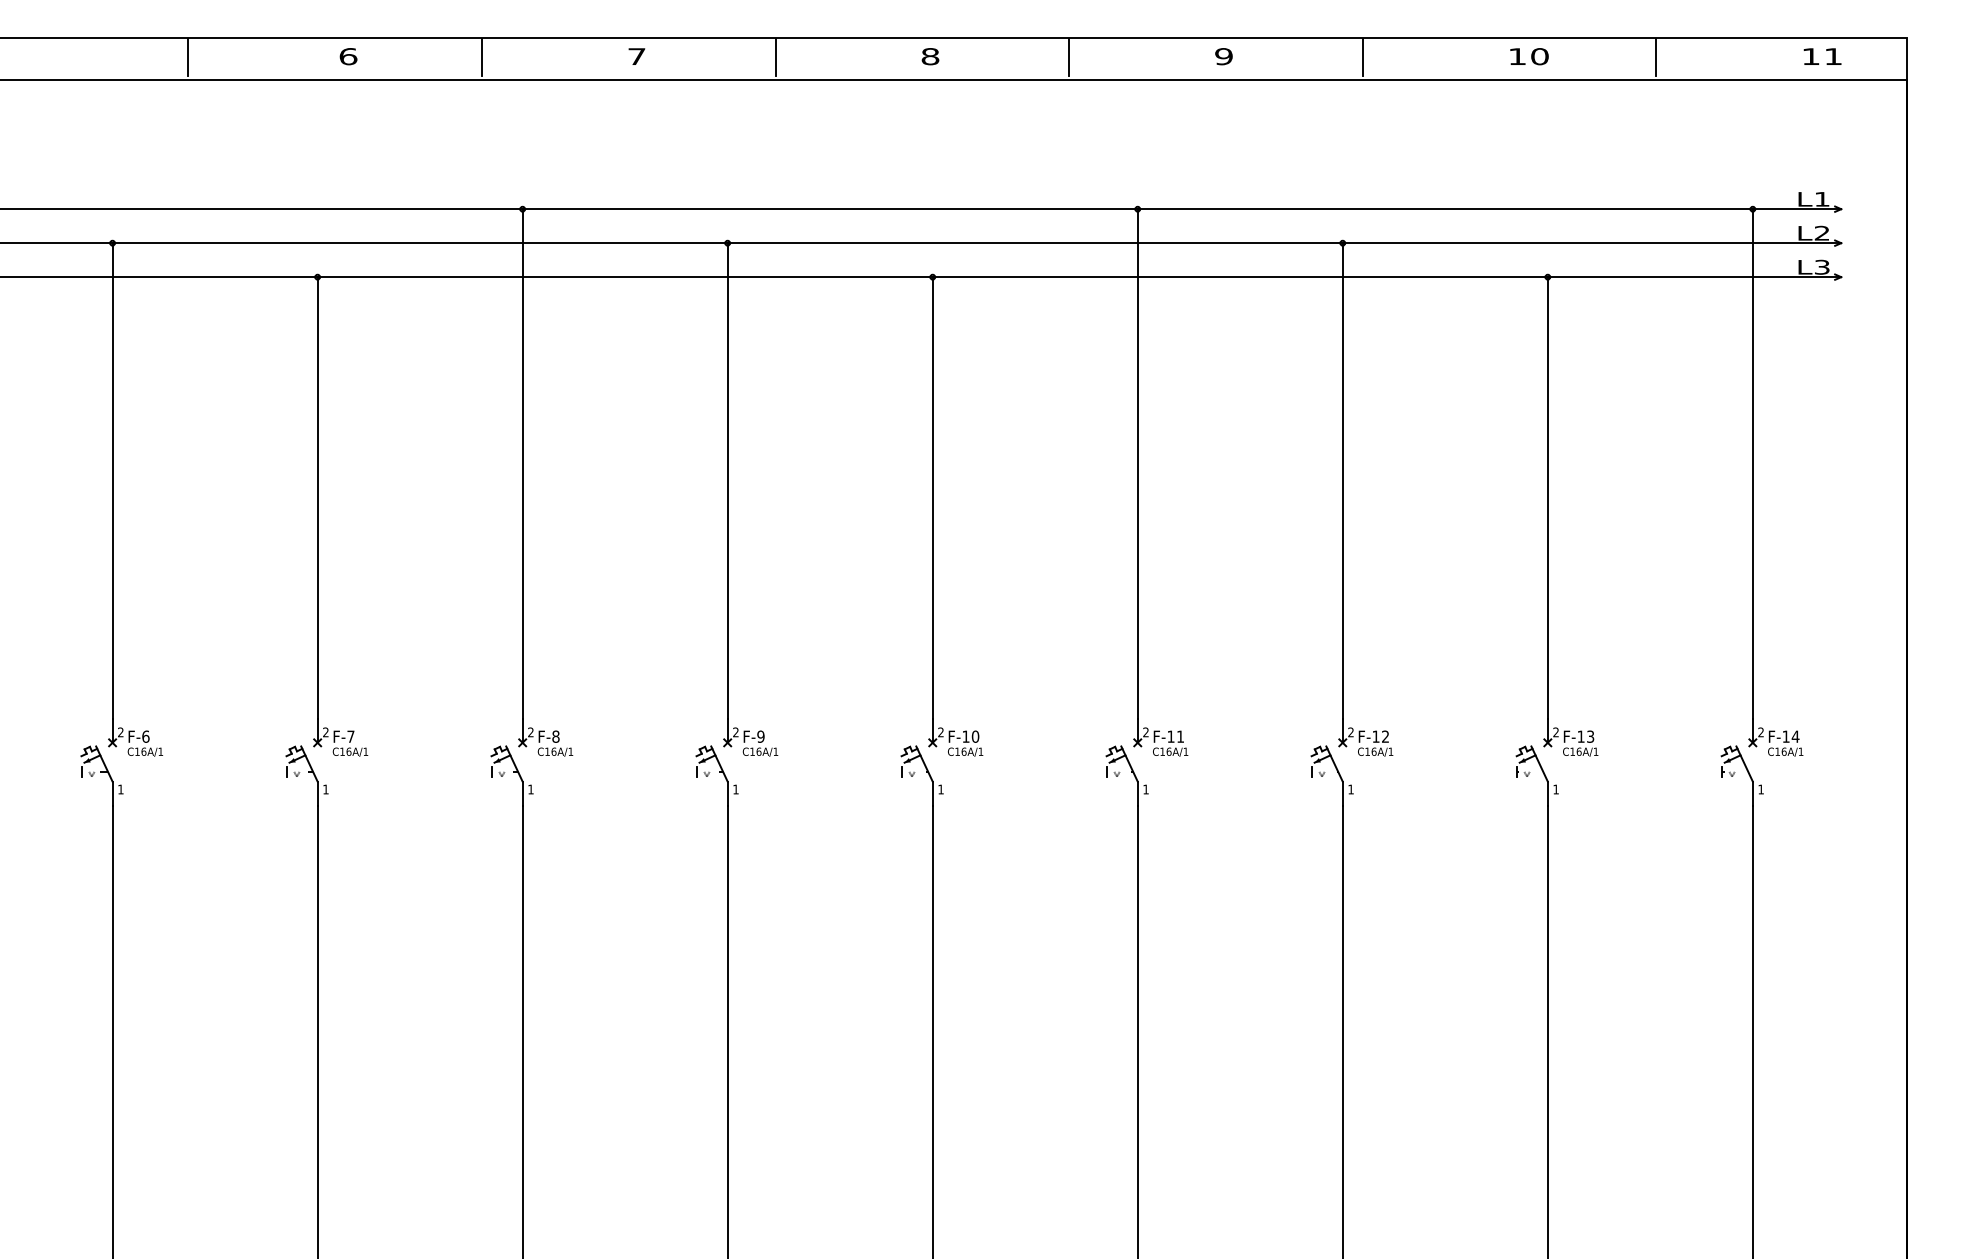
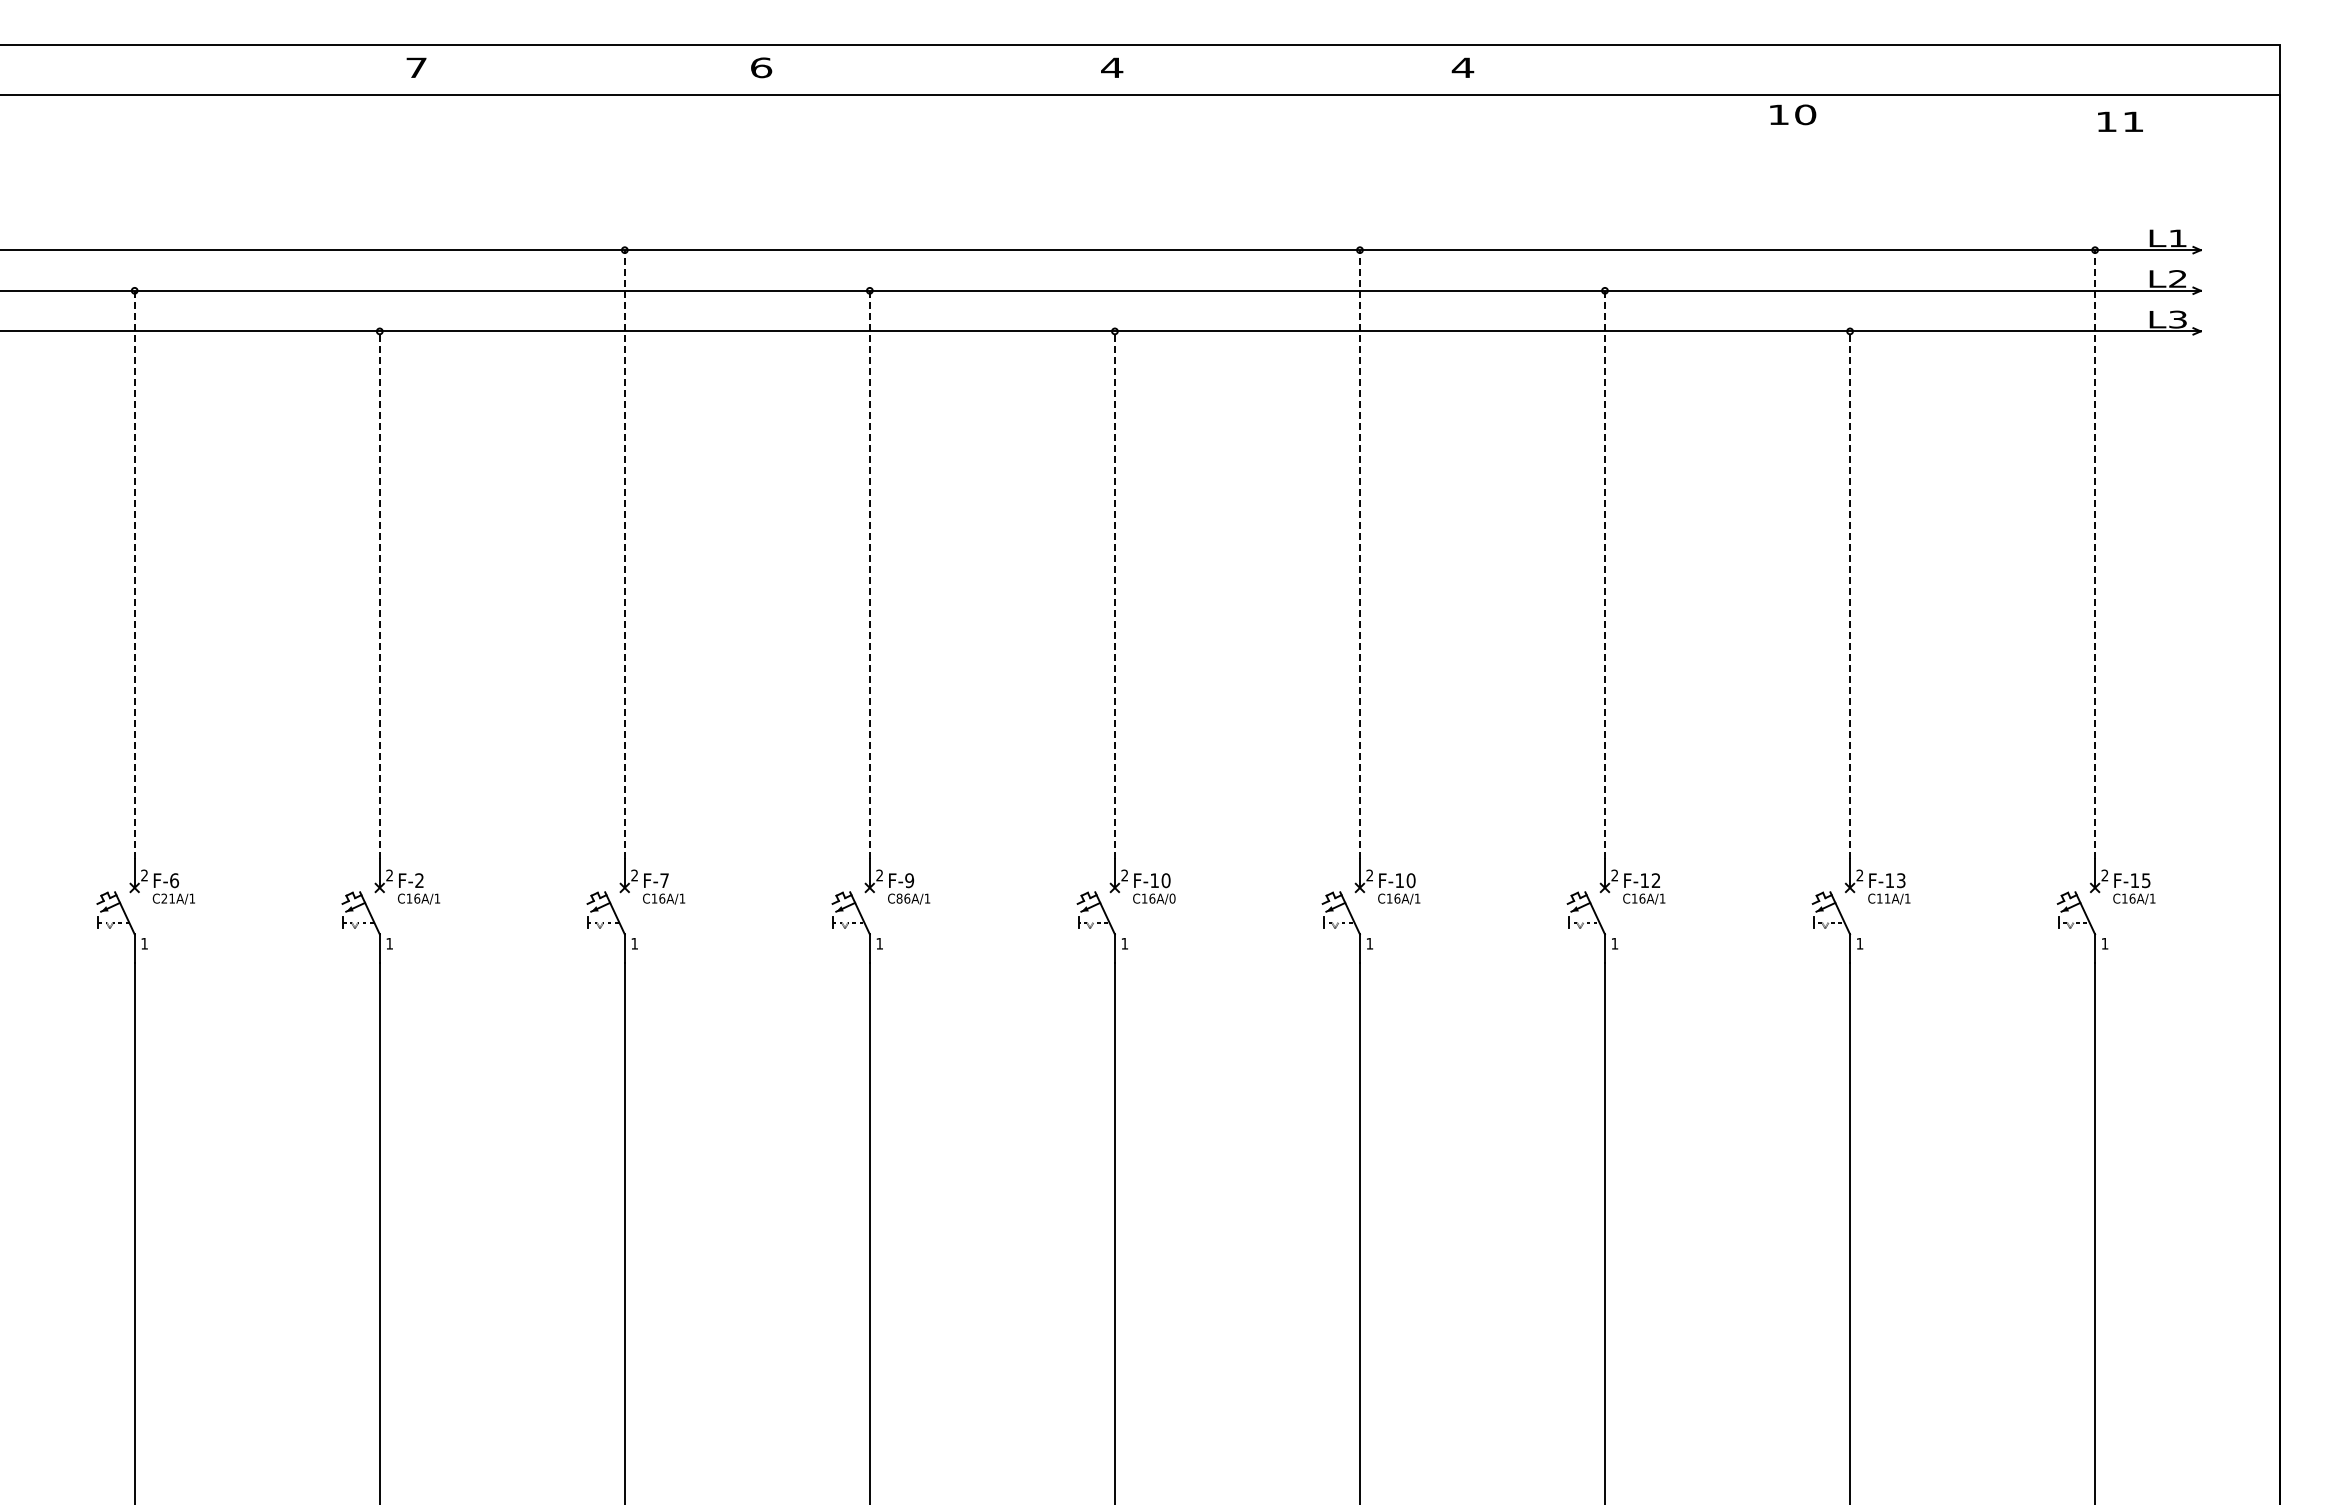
text: (348, 56) -> (416, 67), 6 -> 7
text: (637, 56) -> (761, 67), 7 -> 6
text: (930, 56) -> (1112, 67), 8 -> 4
text: (1223, 56) -> (1462, 67), 9 -> 4
text: (1529, 56) -> (1793, 114), moved
text: (1822, 56) -> (2120, 121), moved
line: (188, 57) -> (225, 68), removed
line: (482, 57) -> (576, 68), removed
line: (775, 57) -> (927, 68), removed
line: (1068, 57) -> (1277, 68), removed
line: (1362, 57) -> (1628, 68), removed
line: (1656, 57) -> (1979, 68), removed
line: (522, 463) -> (624, 554), solid -> dashed
line: (1137, 463) -> (1359, 554), solid -> dashed
line: (1753, 463) -> (2095, 554), solid -> dashed
line: (112, 480) -> (134, 574), solid -> dashed
line: (727, 480) -> (869, 574), solid -> dashed
line: (1342, 480) -> (1604, 574), solid -> dashed
line: (317, 498) -> (379, 595), solid -> dashed
line: (932, 498) -> (1114, 595), solid -> dashed
line: (1548, 498) -> (1850, 595), solid -> dashed
text: (350, 736) -> (419, 880), F-7 -> F-2
text: (555, 736) -> (664, 880), F-8 -> F-7
text: (1180, 736) -> (1410, 880), F-11 -> F-10
text: (1795, 736) -> (2145, 880), F-14 -> F-15
text: (140, 751) -> (168, 898), C16A/1 -> C21A/1
text: (752, 751) -> (899, 898), C16A/1 -> C86A/1
text: (980, 751) -> (1172, 898), C16A/1 -> C16A/0
text: (1579, 751) -> (1887, 898), C16A/1 -> C11A/1

